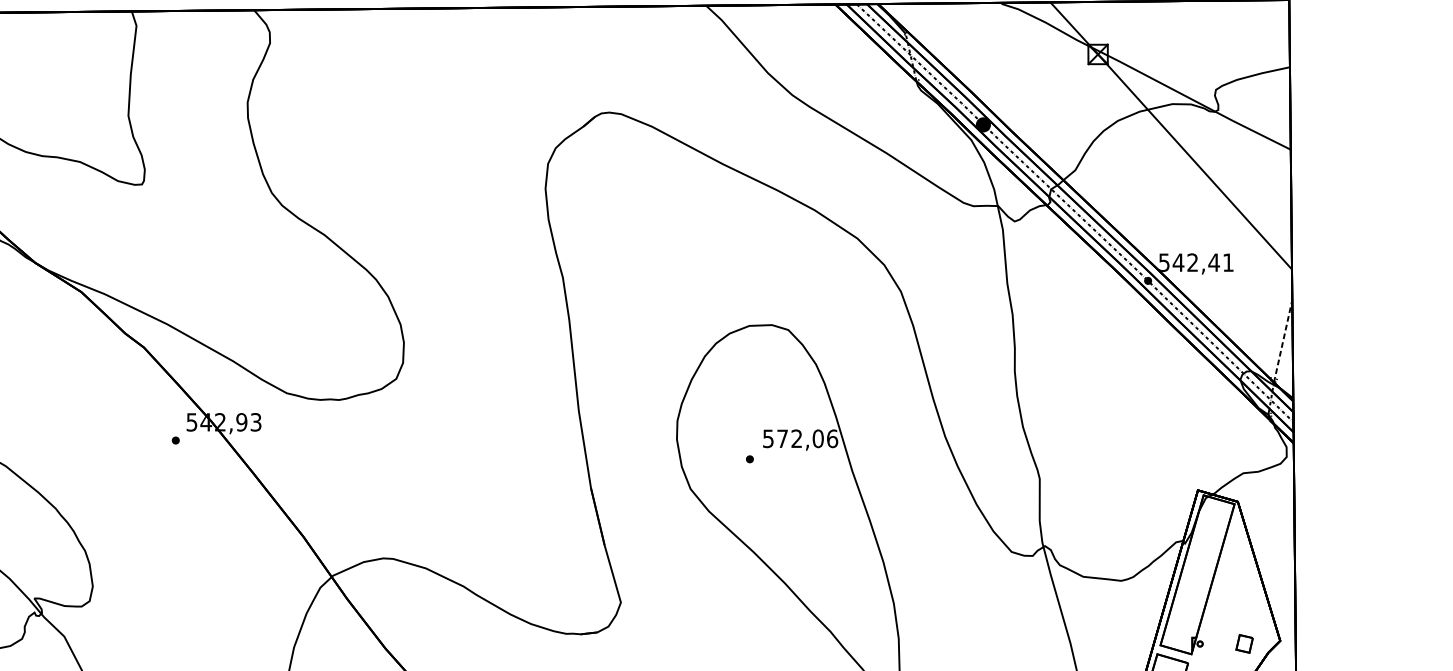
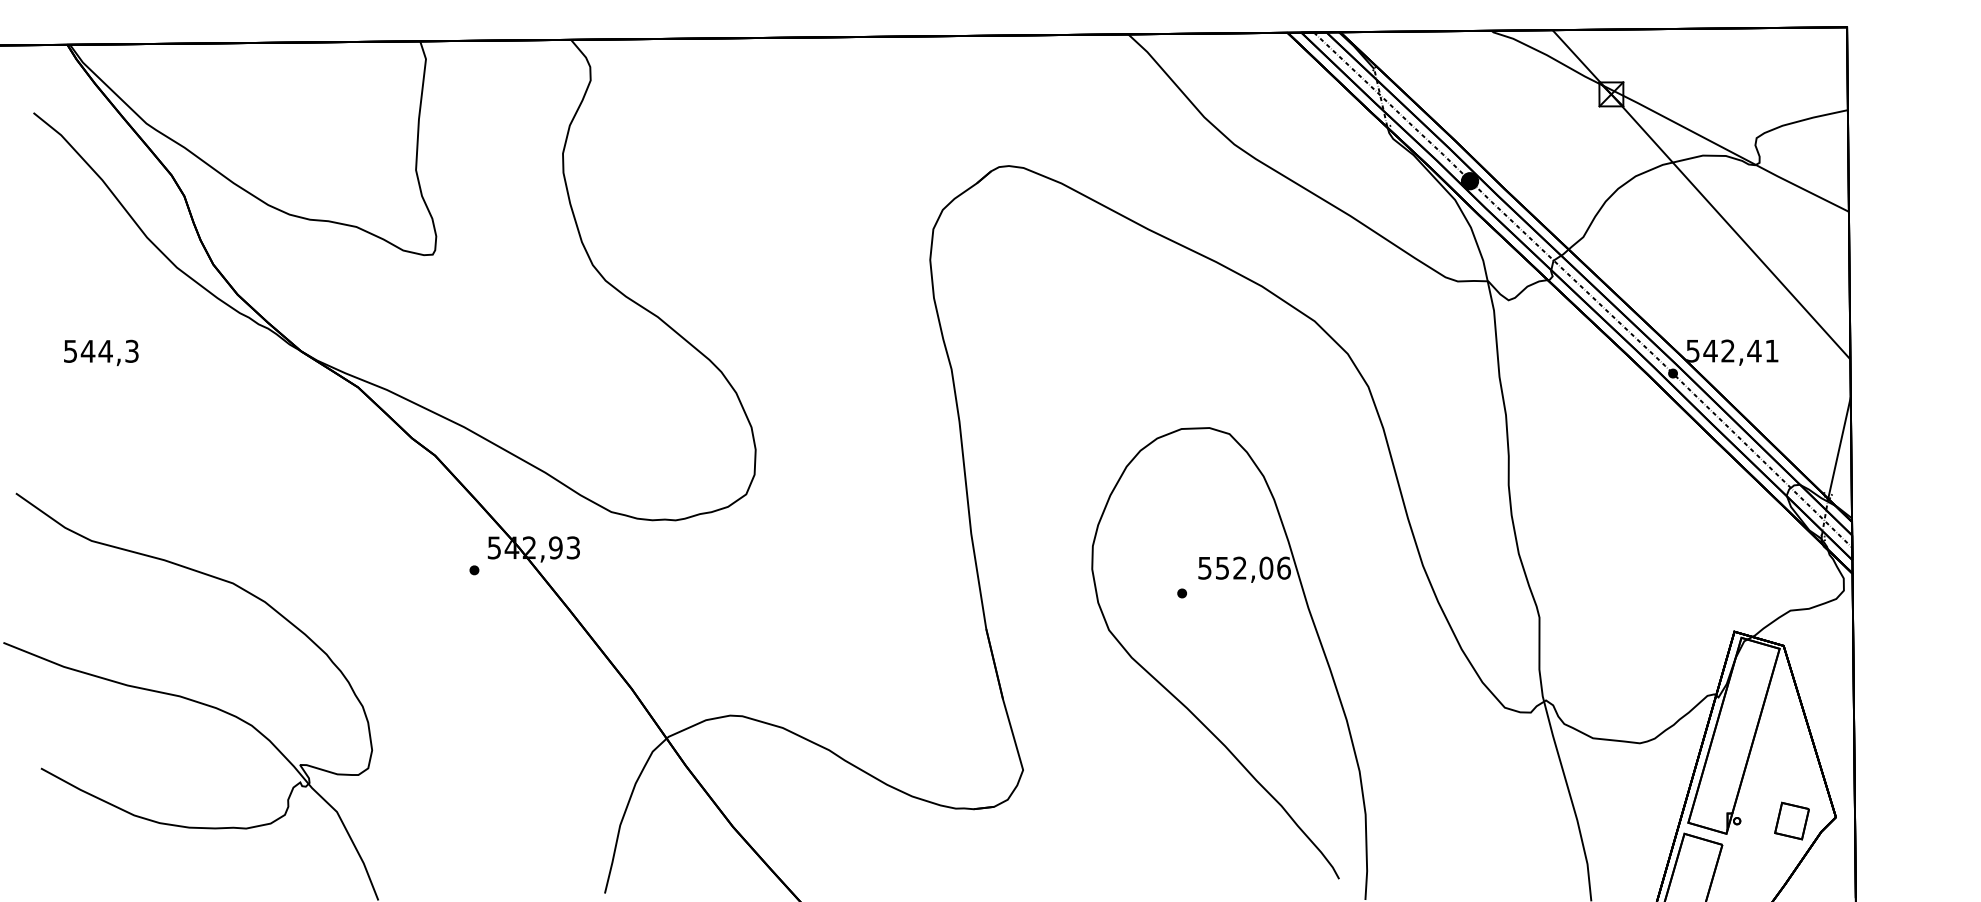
line: (1283, 340) -> (1839, 447), dashed -> solid
text: (782, 439) -> (1222, 568), 572,06 -> 552,06
part: (1244, 643) -> (1791, 820), size x1.67

